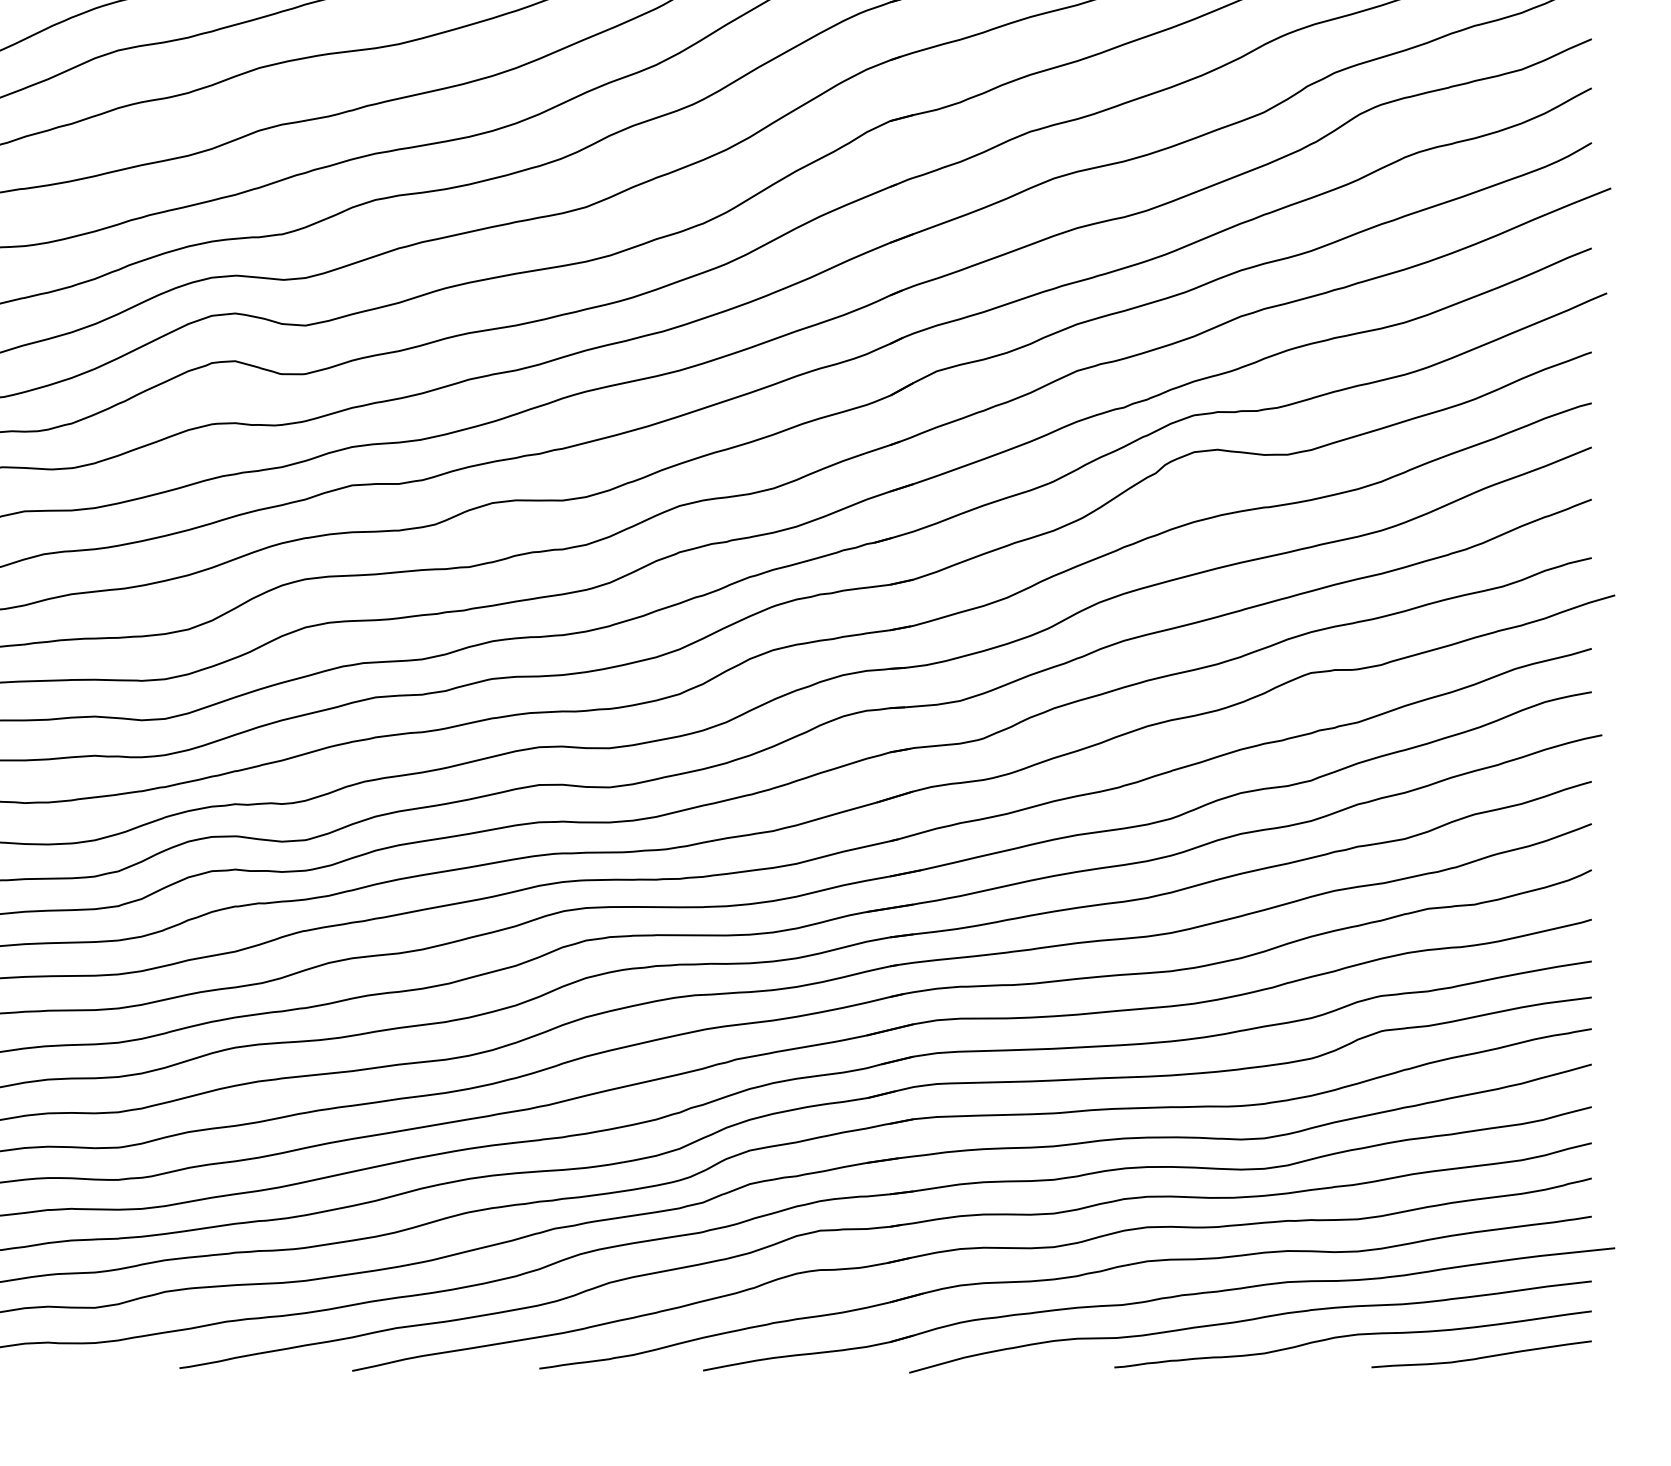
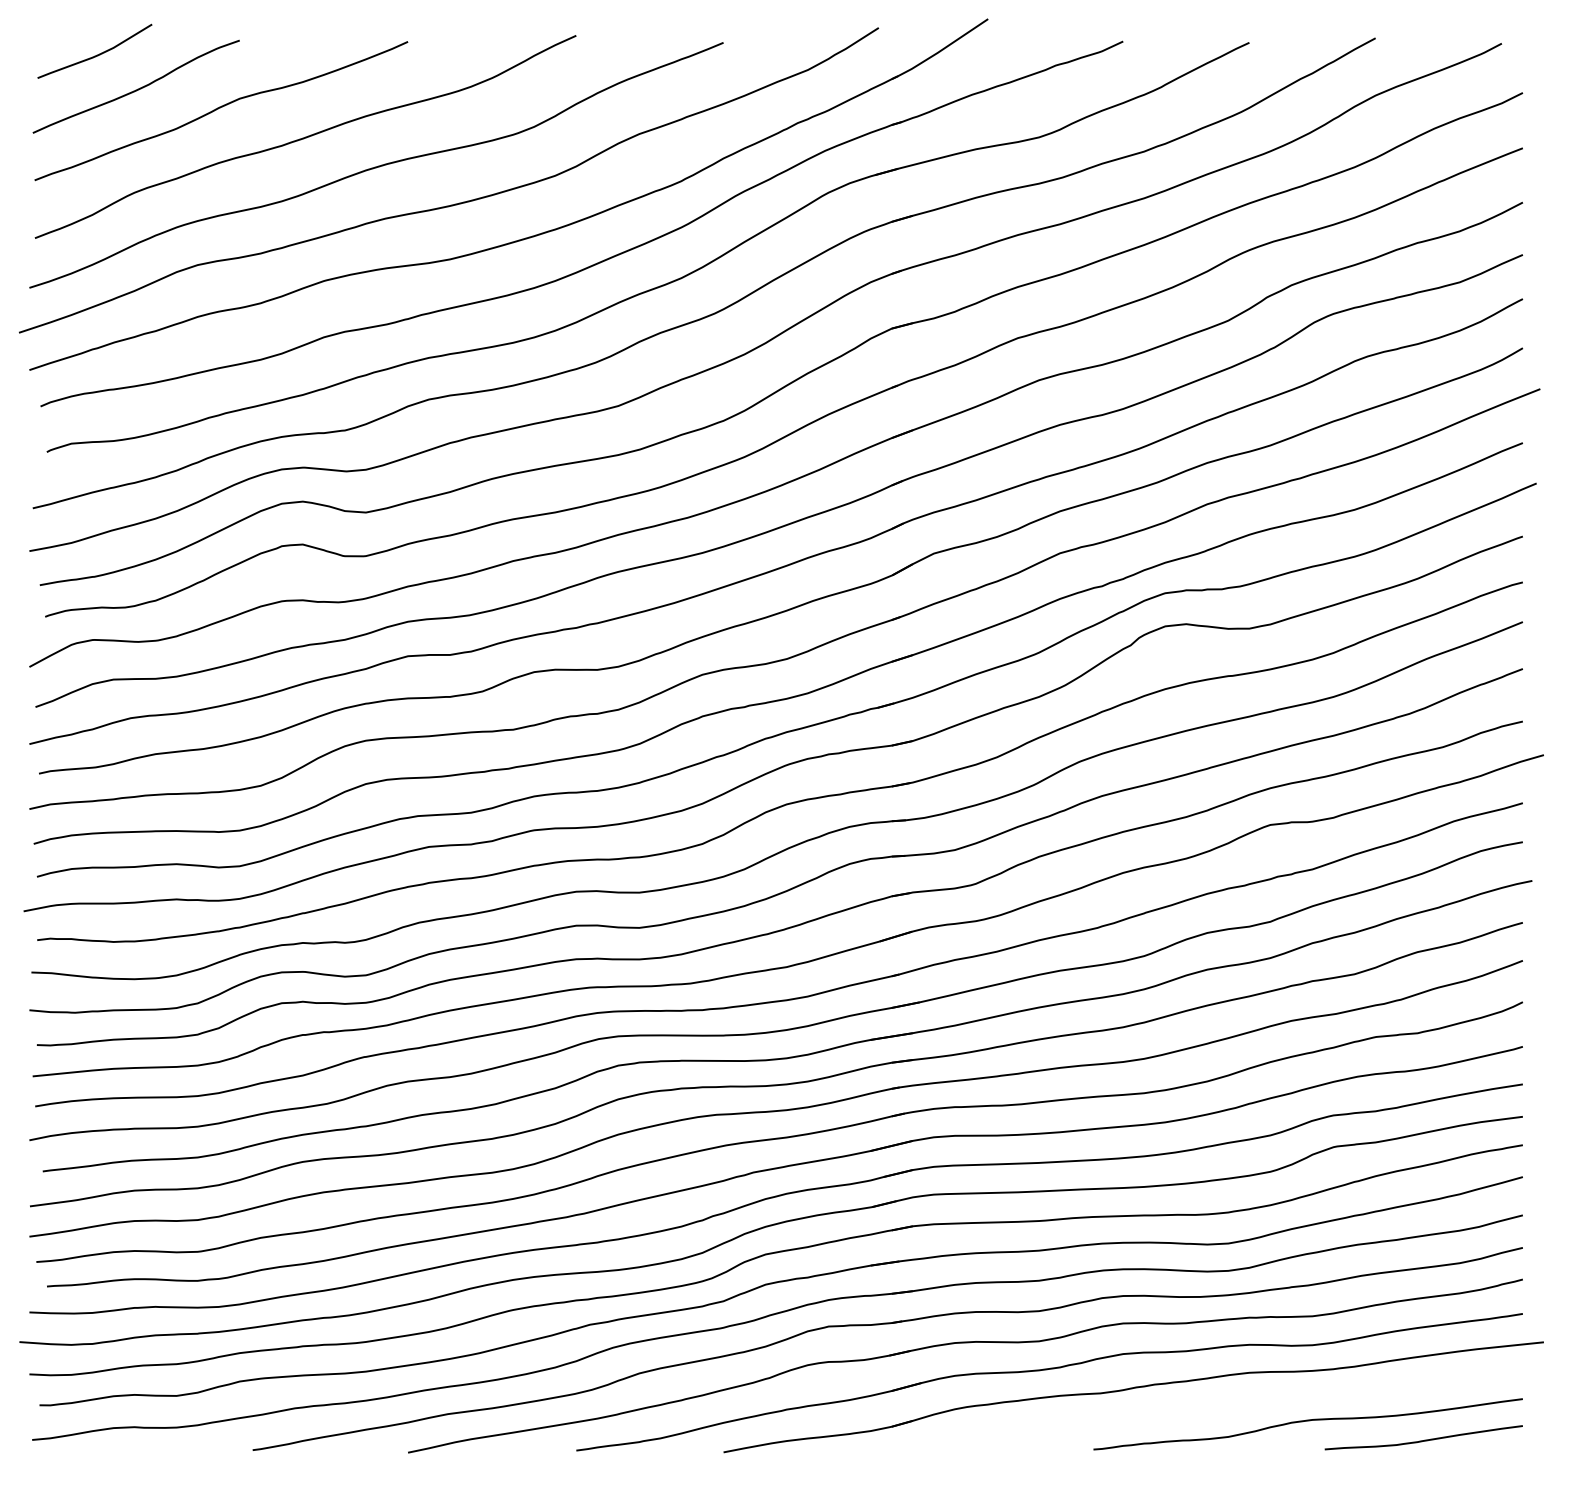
curve: (1246, 1321) -> (1212, 1408), removed

